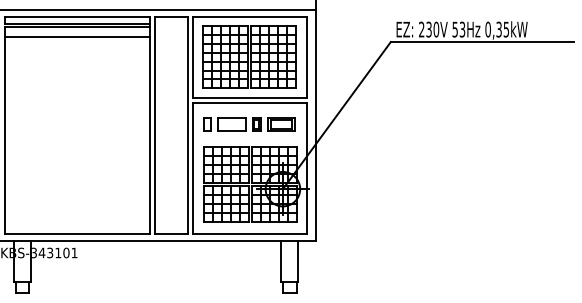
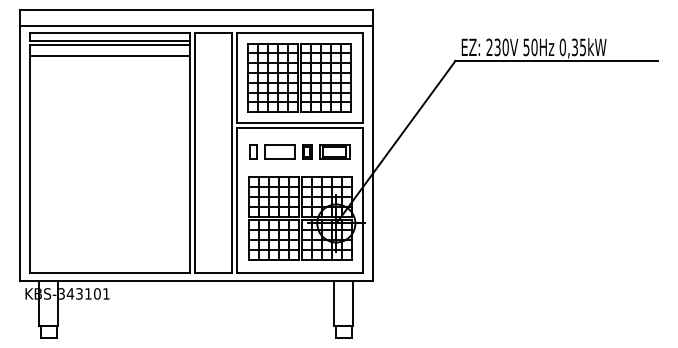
text: (462, 29) -> (534, 47), 53Hz -> 50Hz

